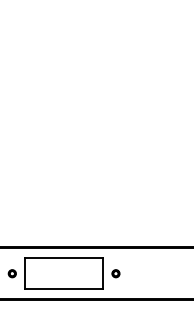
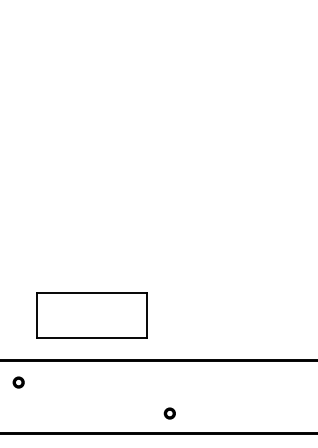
part: (12, 273) -> (18, 382), moved
part: (63, 273) -> (91, 315), moved
part: (115, 273) -> (169, 413), moved

